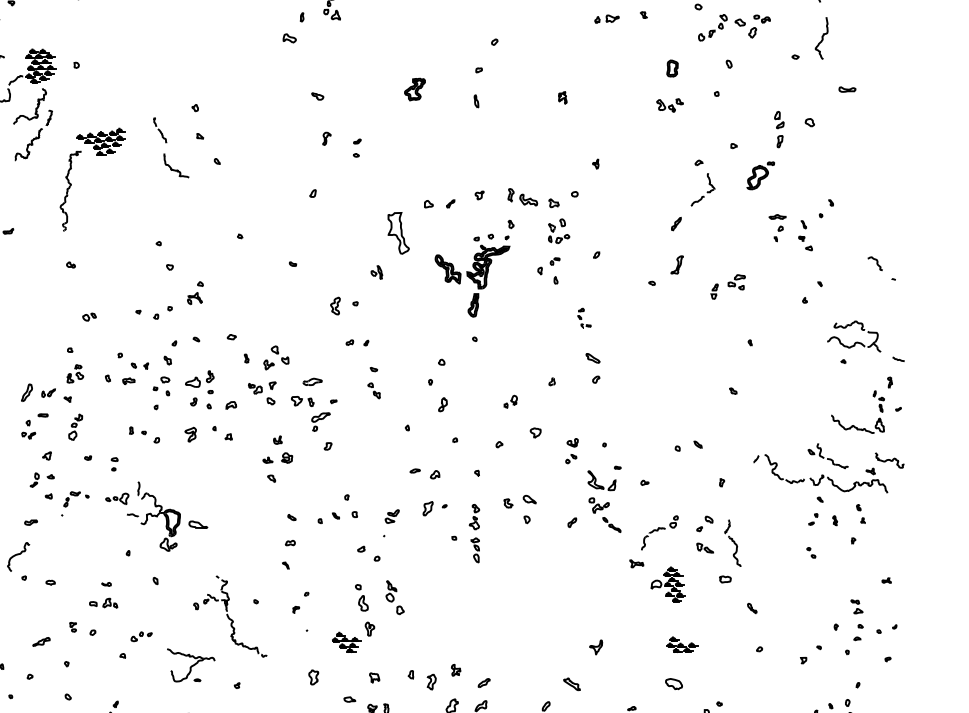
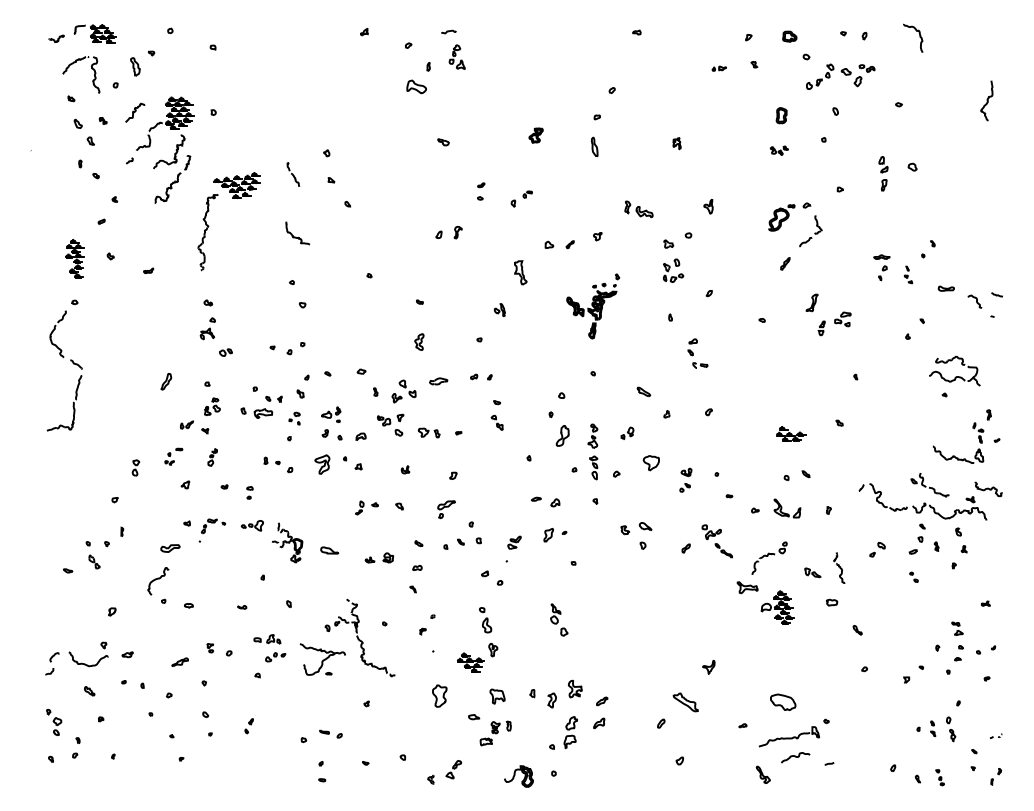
part: (607, 19) -> (719, 68), size x0.6
part: (289, 37) -> (416, 86), size x1.6
curve: (821, 37) -> (986, 100), moved
part: (414, 89) -> (535, 135), size x0.7
part: (846, 89) -> (945, 288), moved
part: (476, 100) -> (594, 146), size x1.6
part: (670, 105) -> (779, 150), size x0.7
part: (326, 138) -> (457, 232), moved
part: (595, 163) -> (708, 206), size x1.6
curve: (175, 169) -> (296, 236), moved
part: (760, 175) -> (781, 217), moved
part: (522, 197) -> (638, 209), moved
part: (398, 233) -> (520, 272), size x0.6
part: (805, 235) -> (908, 274), size x0.6
part: (676, 264) -> (811, 302), moved
part: (548, 265) -> (521, 198), moved
part: (475, 268) -> (593, 306), size x0.7
part: (195, 292) -> (207, 328), moved
part: (335, 305) -> (419, 341), moved
part: (584, 318) -> (697, 353), size x1.6
part: (592, 357) -> (643, 391), moved
curve: (897, 358) -> (996, 294), moved
part: (128, 381) -> (263, 413), size x1.6
part: (200, 382) -> (331, 414), size x0.7
part: (312, 382) -> (438, 381), moved
part: (161, 386) -> (294, 418), size x0.7
part: (27, 392) -> (166, 381), moved
part: (442, 405) -> (562, 436), size x1.6
part: (320, 421) -> (446, 509), moved
part: (34, 426) -> (173, 456), size x0.7
part: (75, 427) -> (212, 457), size x0.7
part: (534, 432) -> (650, 462), size x1.6
part: (190, 434) -> (322, 464), size x1.4
part: (277, 457) -> (379, 557), moved
part: (41, 479) -> (366, 507), moved
part: (602, 480) -> (787, 508), moved
part: (860, 513) -> (960, 539), size x1.4
part: (154, 516) -> (287, 542), size x0.6
part: (812, 519) -> (915, 545), size x1.6
part: (30, 522) -> (169, 548), size x1.6
part: (704, 523) -> (877, 549), moved
part: (474, 533) -> (592, 451), moved
part: (733, 542) -> (839, 567), size x0.7
part: (636, 563) -> (747, 587), size x1.6
part: (395, 597) -> (559, 619), moved
part: (103, 603) -> (267, 639), moved
part: (682, 644) -> (791, 433), moved
part: (190, 665) -> (322, 659), moved
part: (456, 670) -> (575, 689), size x1.6
part: (313, 676) -> (439, 695), size x1.6
part: (374, 677) -> (497, 696), size x1.6
part: (571, 684) -> (685, 702), size x1.6
part: (673, 684) -> (782, 702), size x1.6

